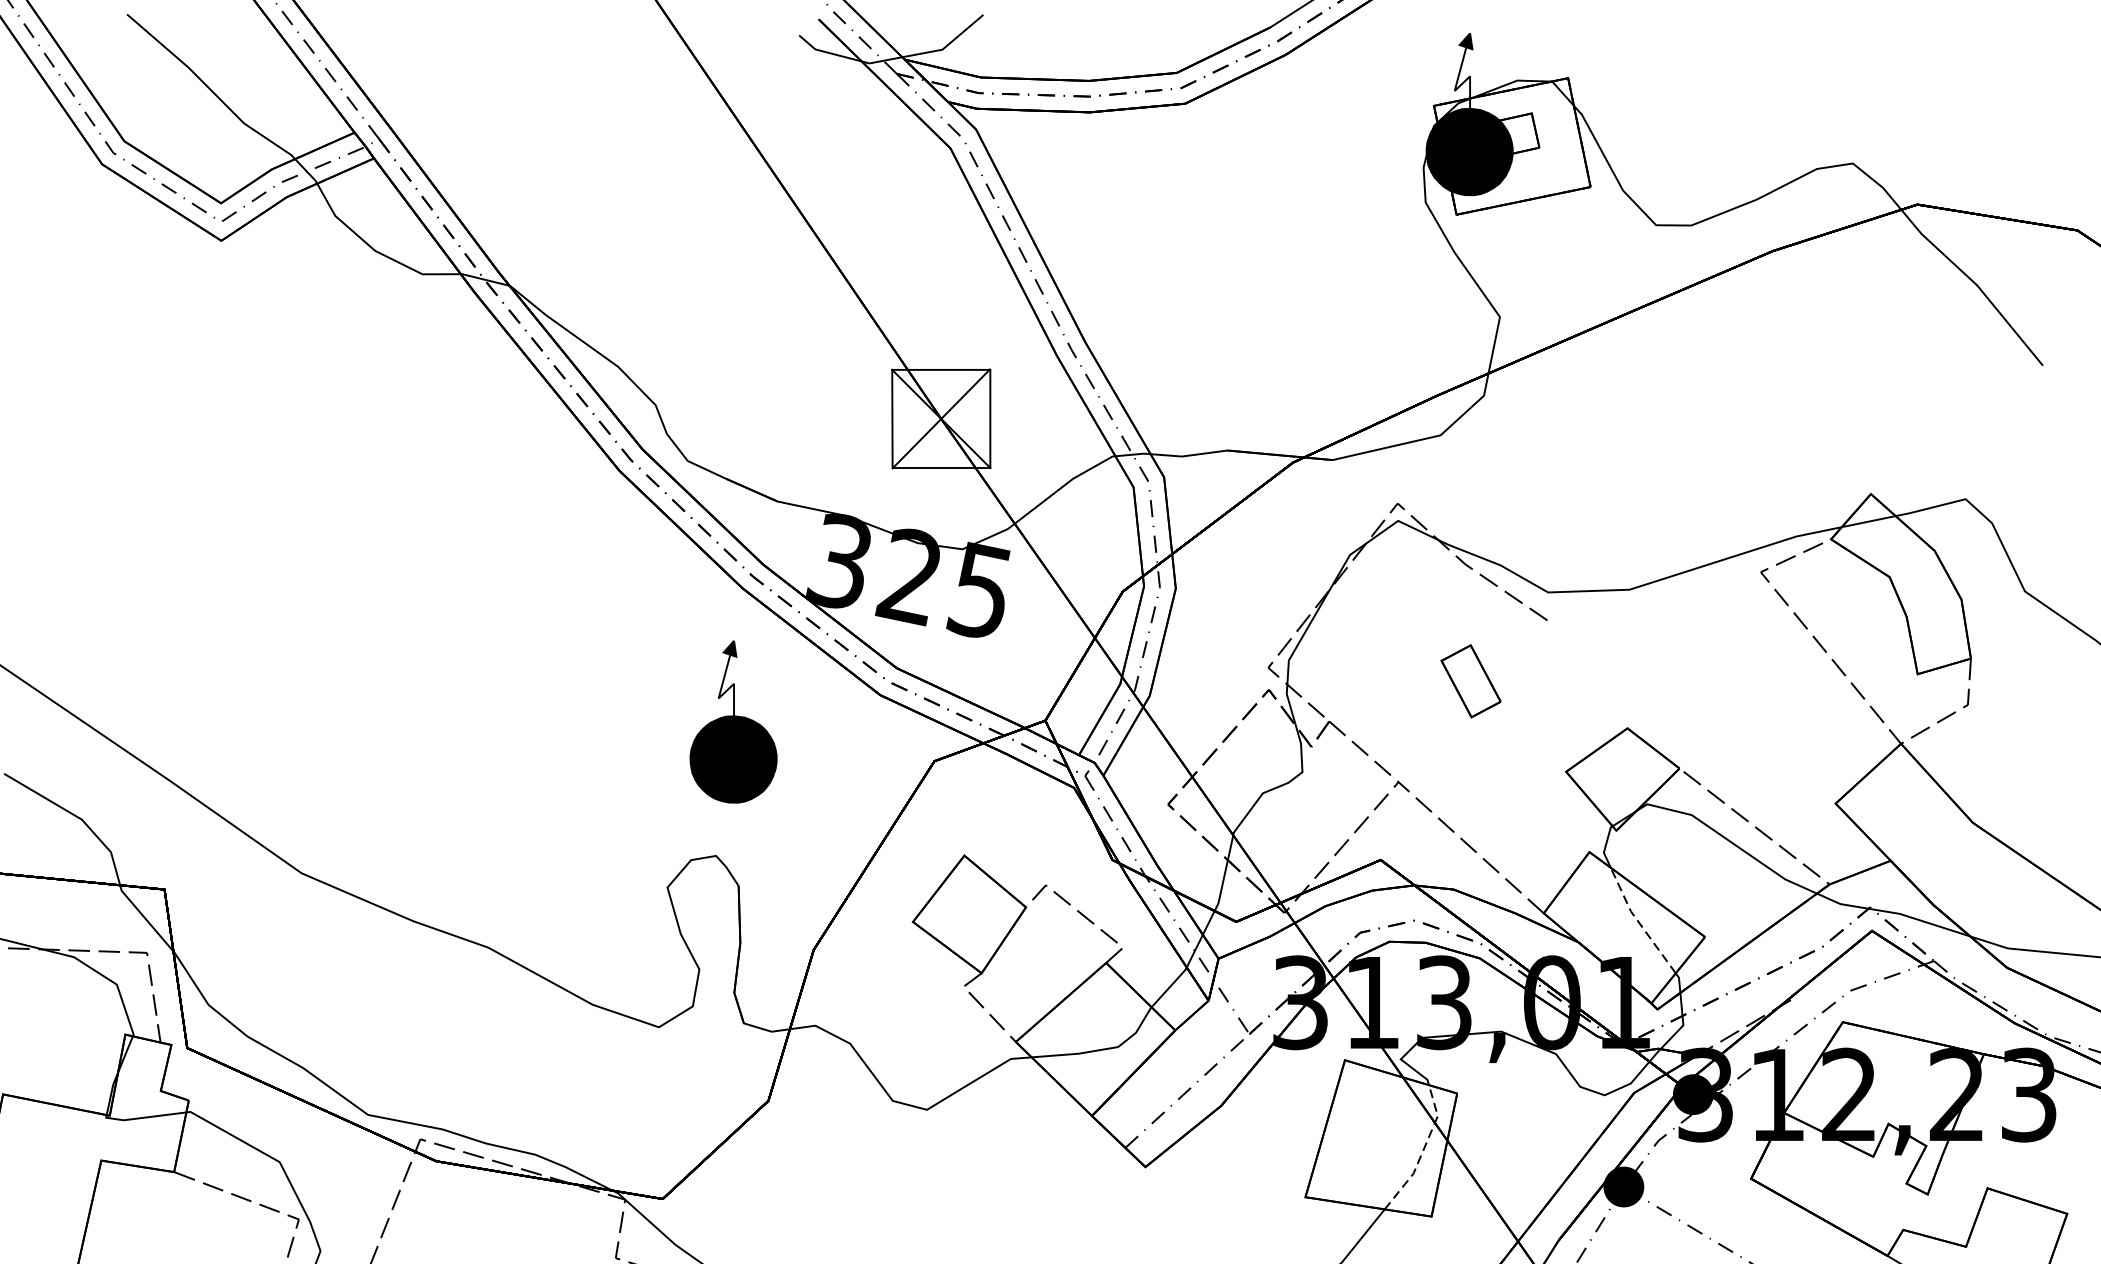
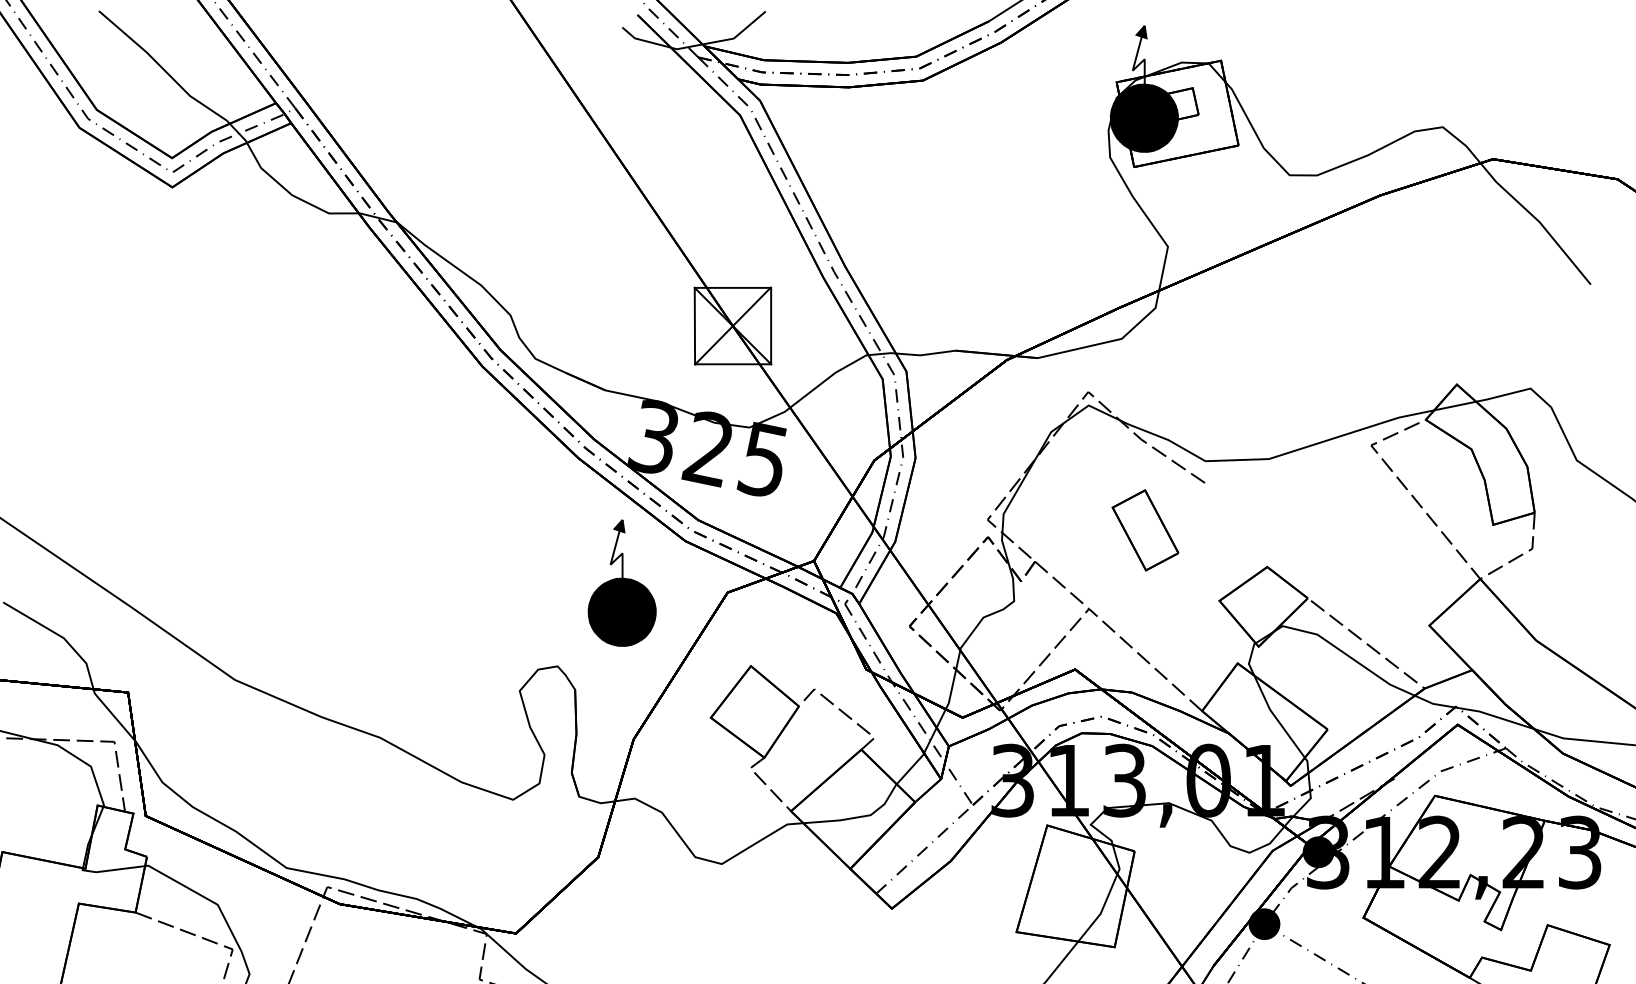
part: (1471, 681) -> (1145, 530), size x1.43
part: (732, 721) -> (621, 582), moved
line: (1638, 921) -> (1275, 717), dashed -> solid
line: (1423, 1150) -> (1108, 895), dashed -> solid

